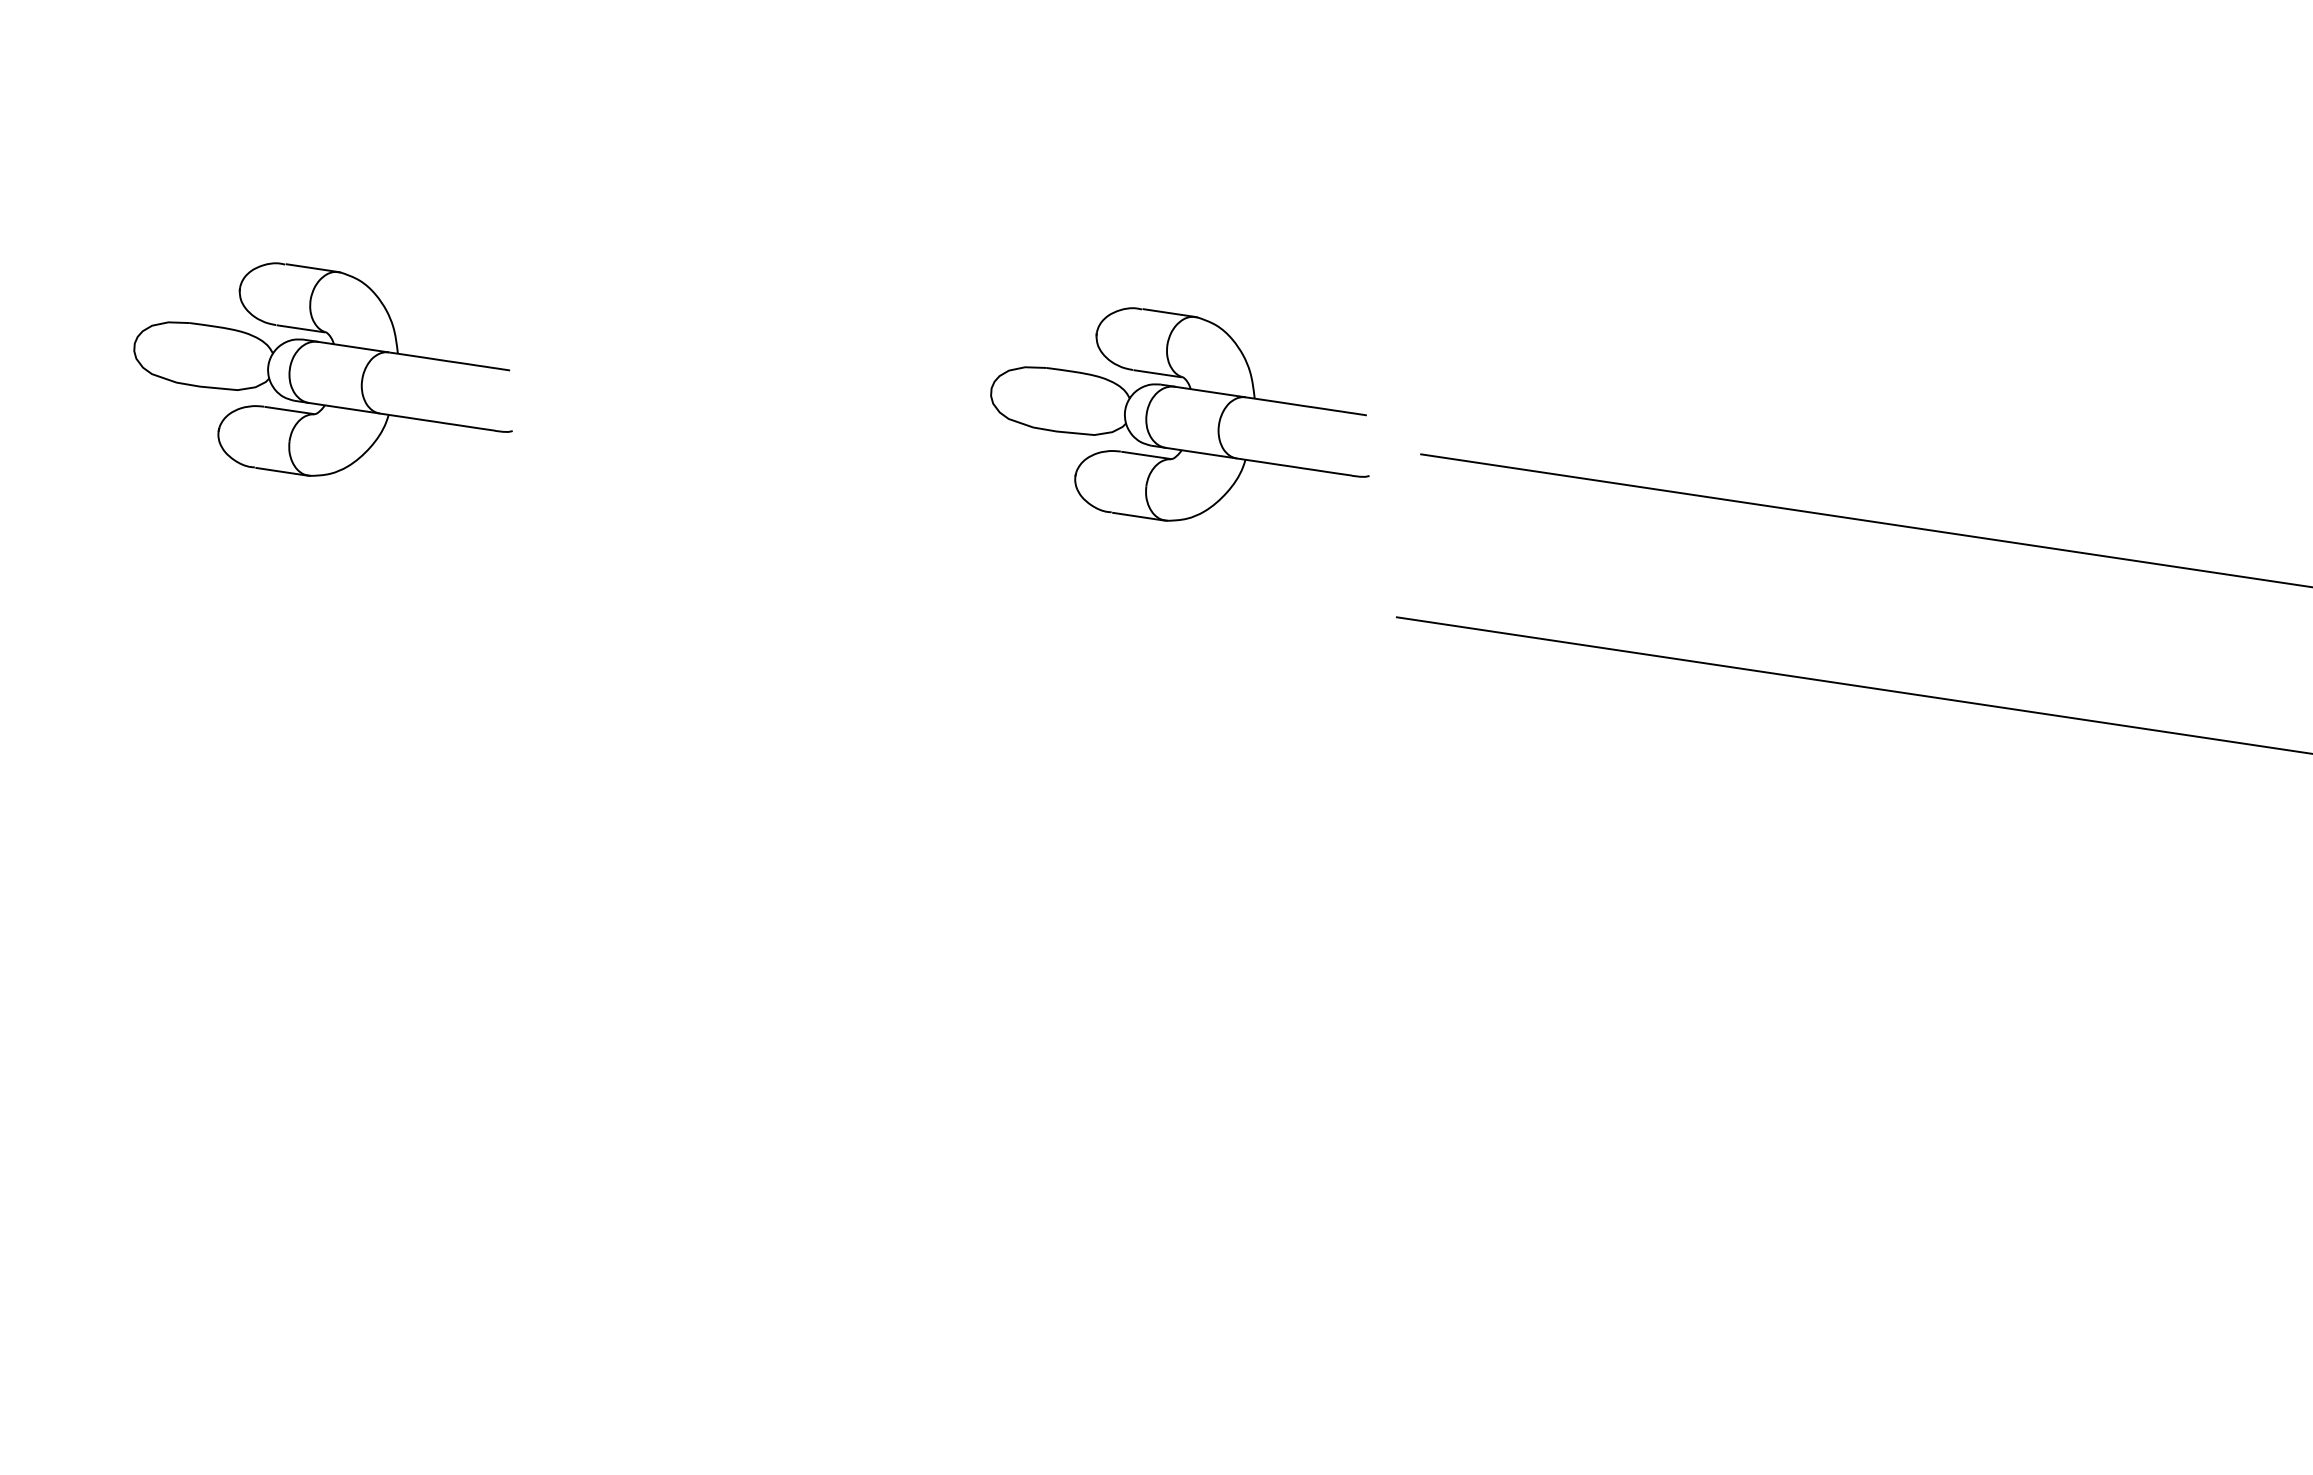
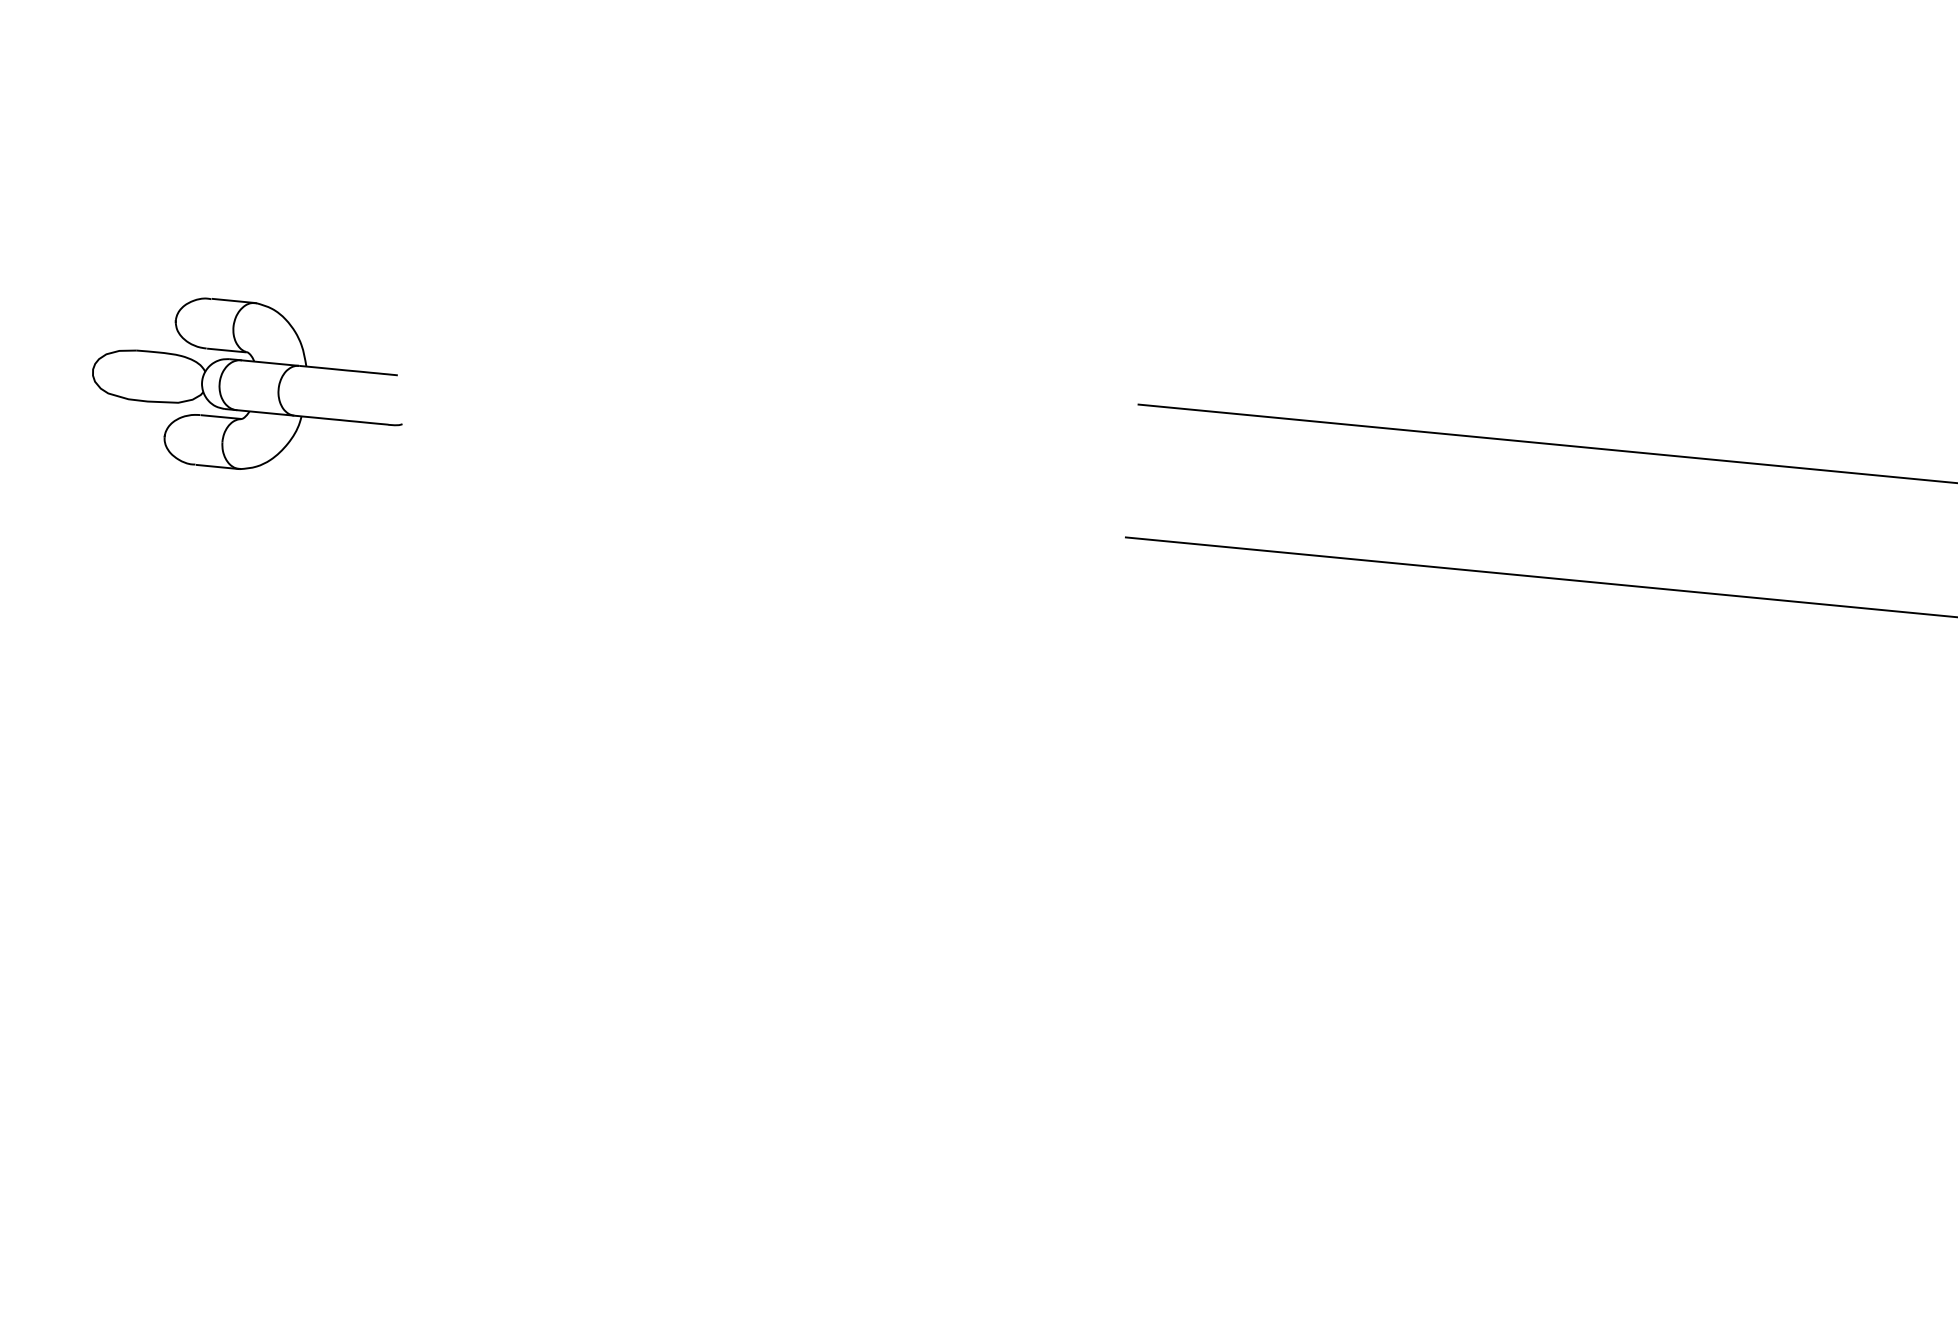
part: (1181, 415) -> (942, 383), removed

